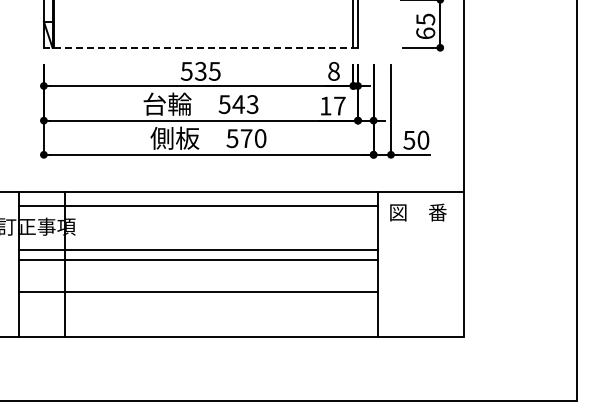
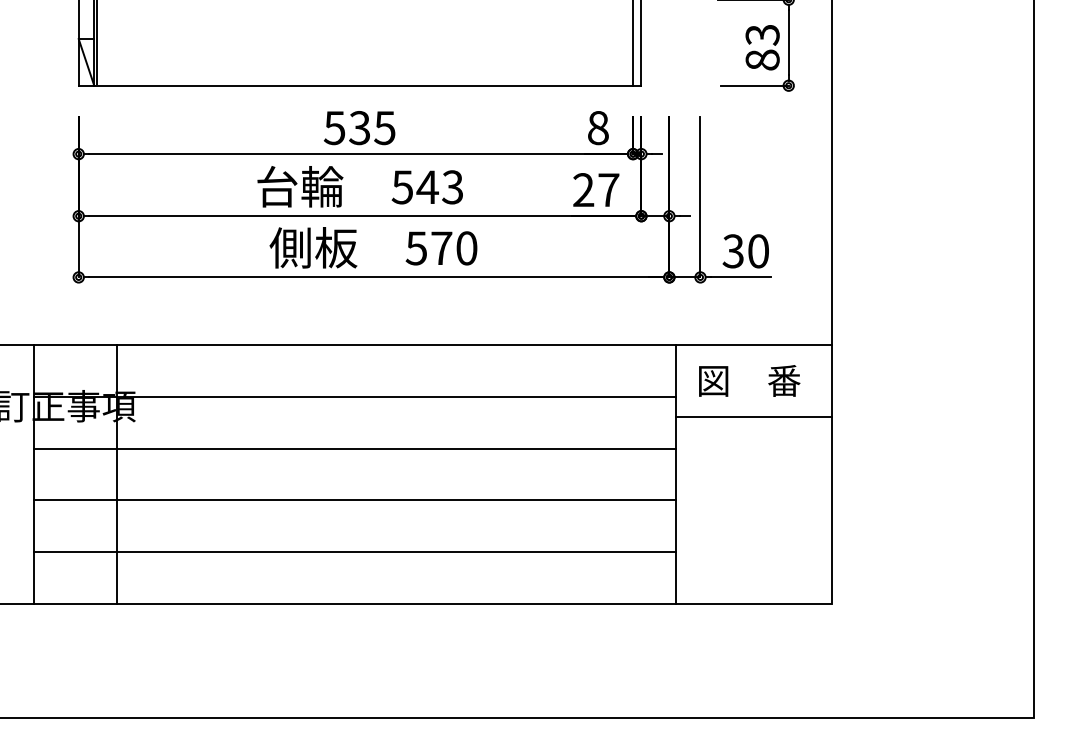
text: (425, 26) -> (762, 47), 65 -> 83
line: (200, 47) -> (359, 85), dashed -> solid
text: (325, 105) -> (583, 189), 17 -> 27
text: (409, 139) -> (733, 249), 50 -> 30
line: (197, 206) -> (353, 396), moved
line: (420, 233) -> (753, 418), added
line: (197, 260) -> (353, 500), moved
line: (197, 292) -> (353, 552), moved

